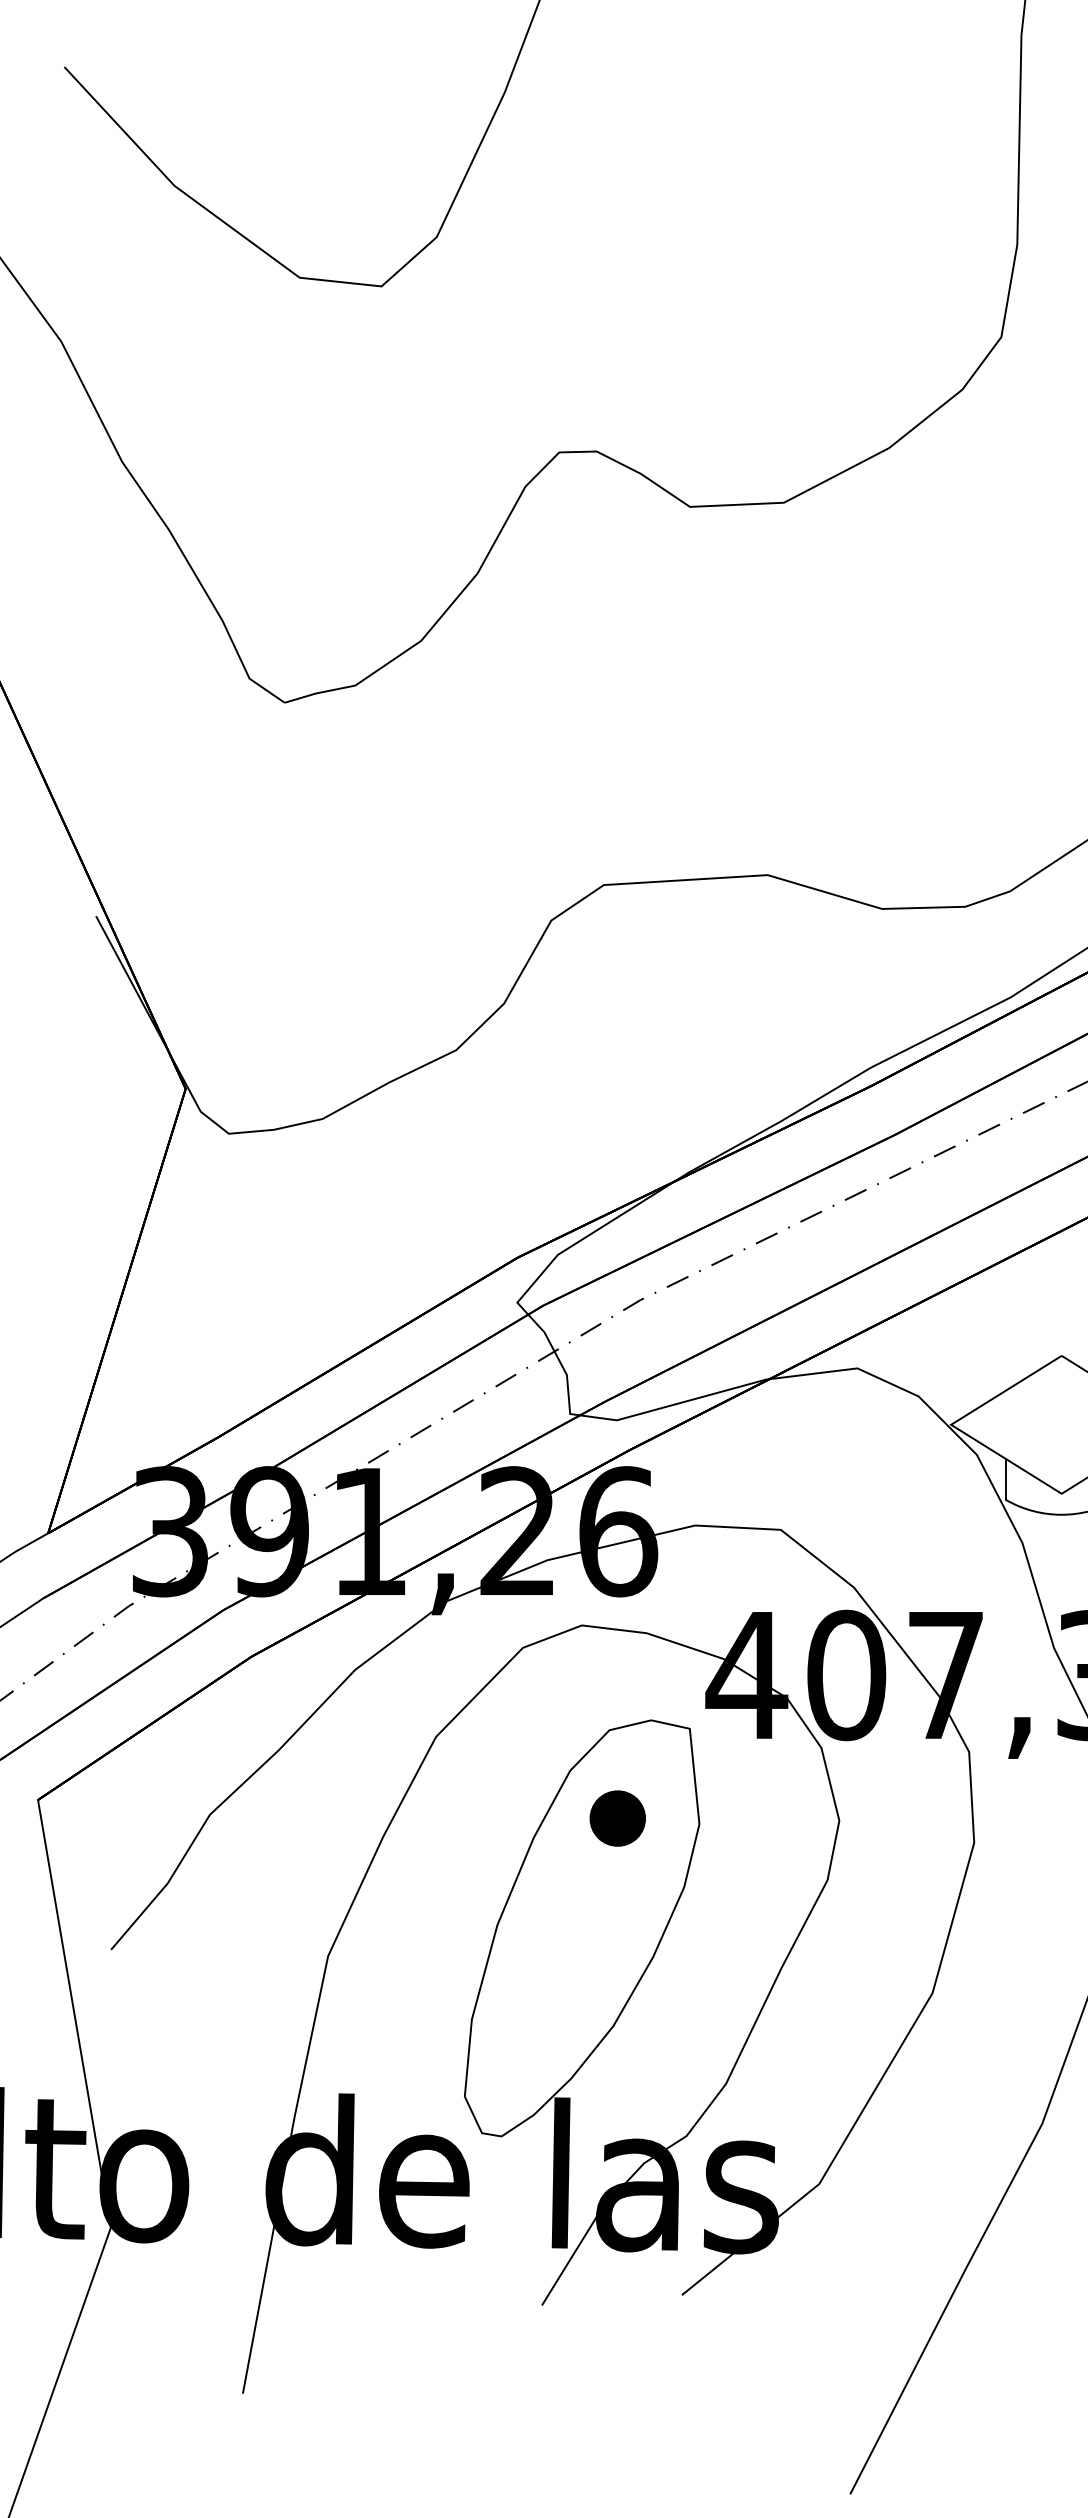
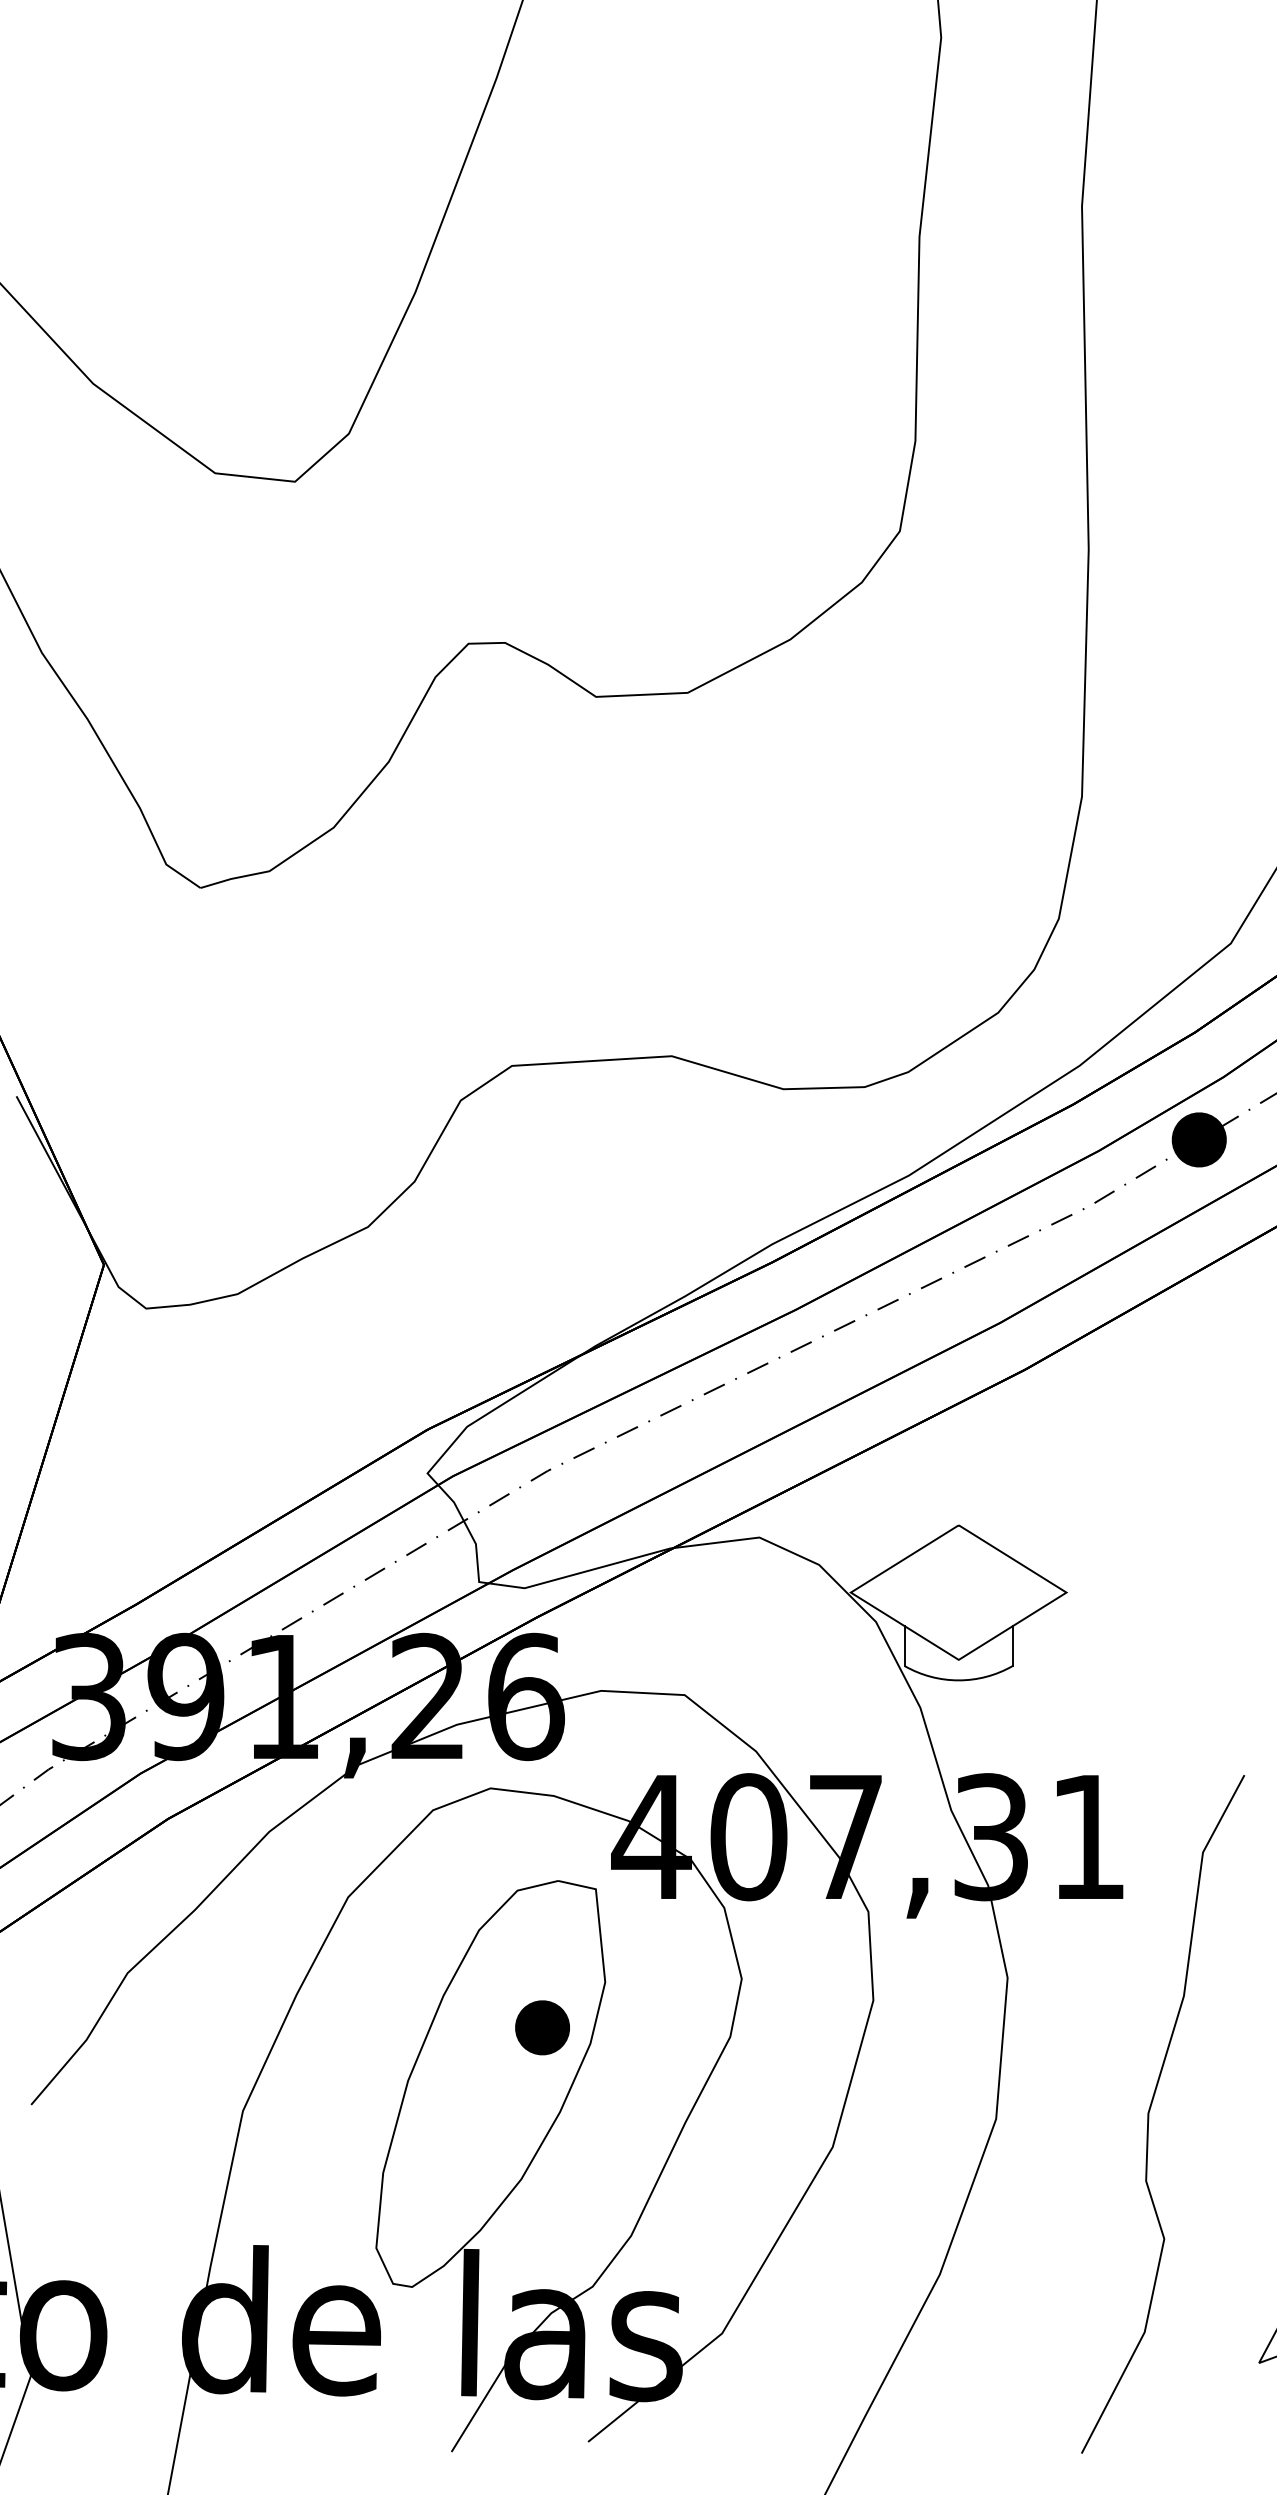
part: (617, 1818) -> (542, 2027), moved

